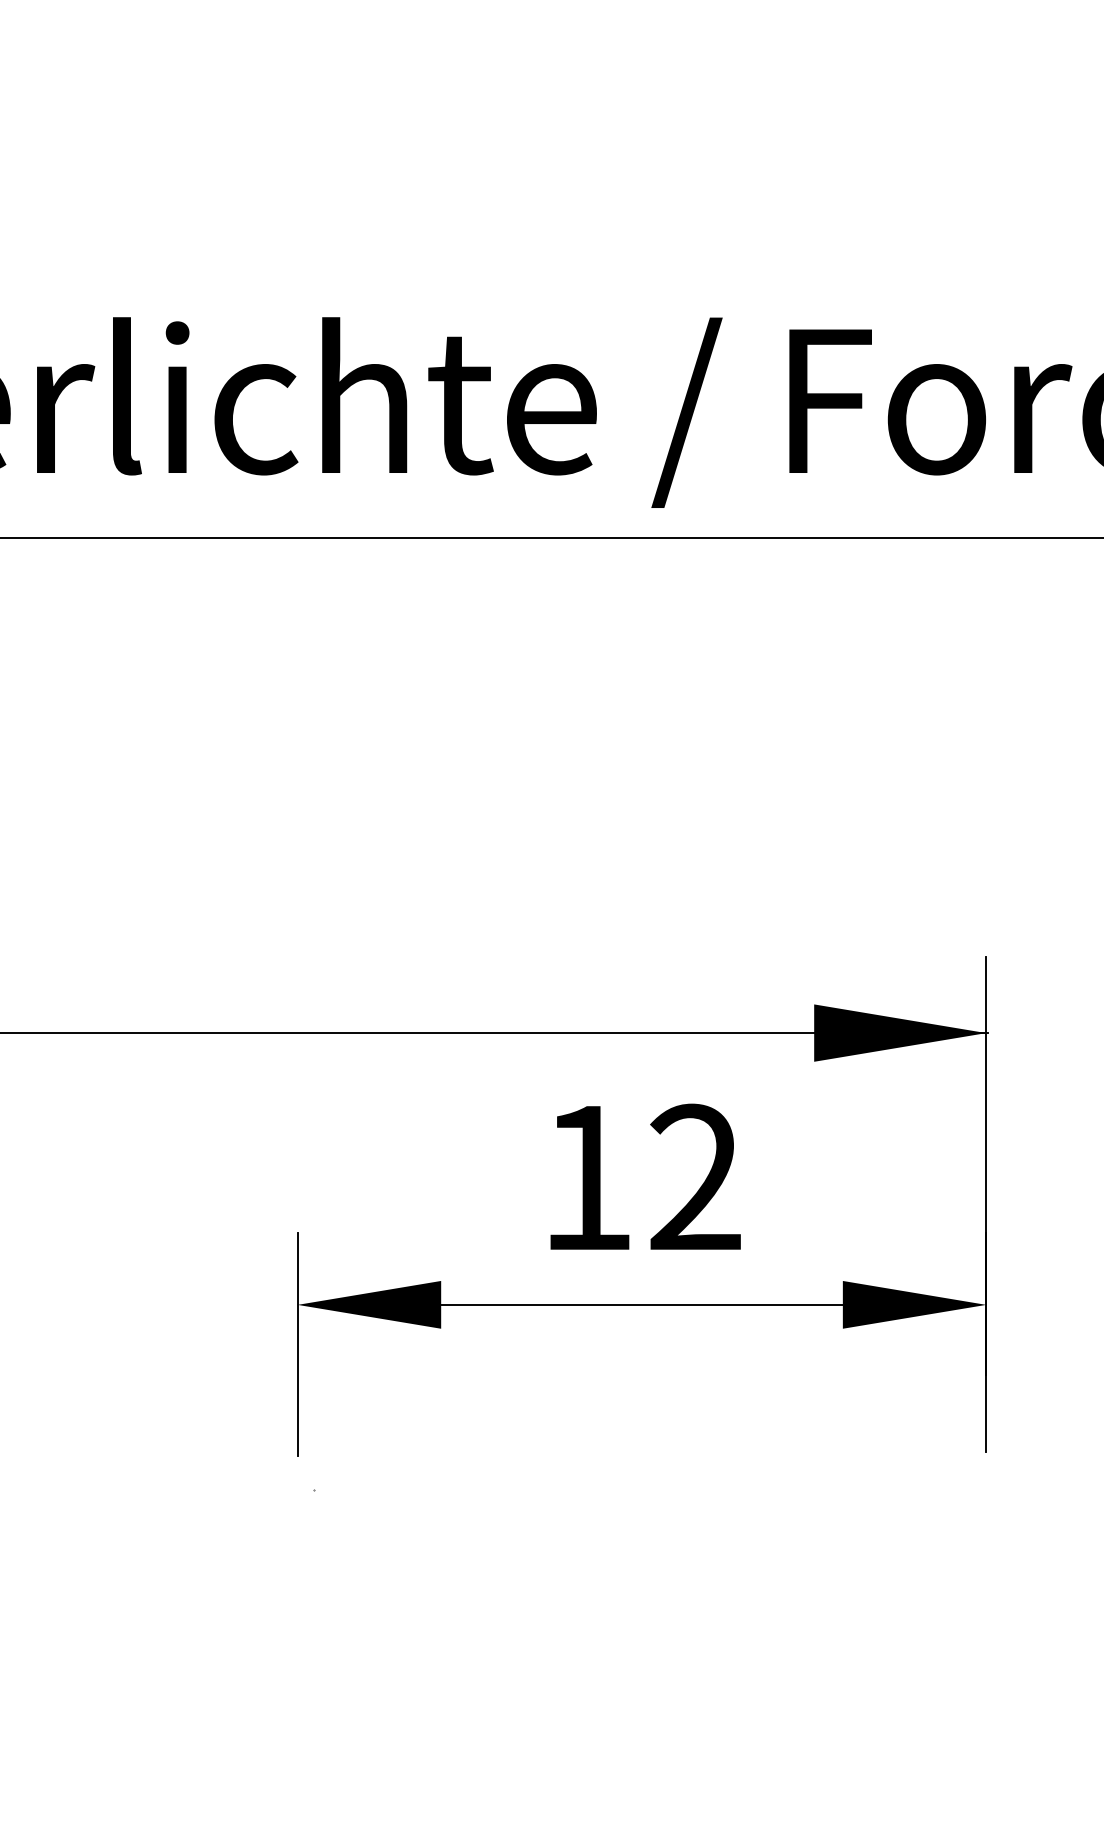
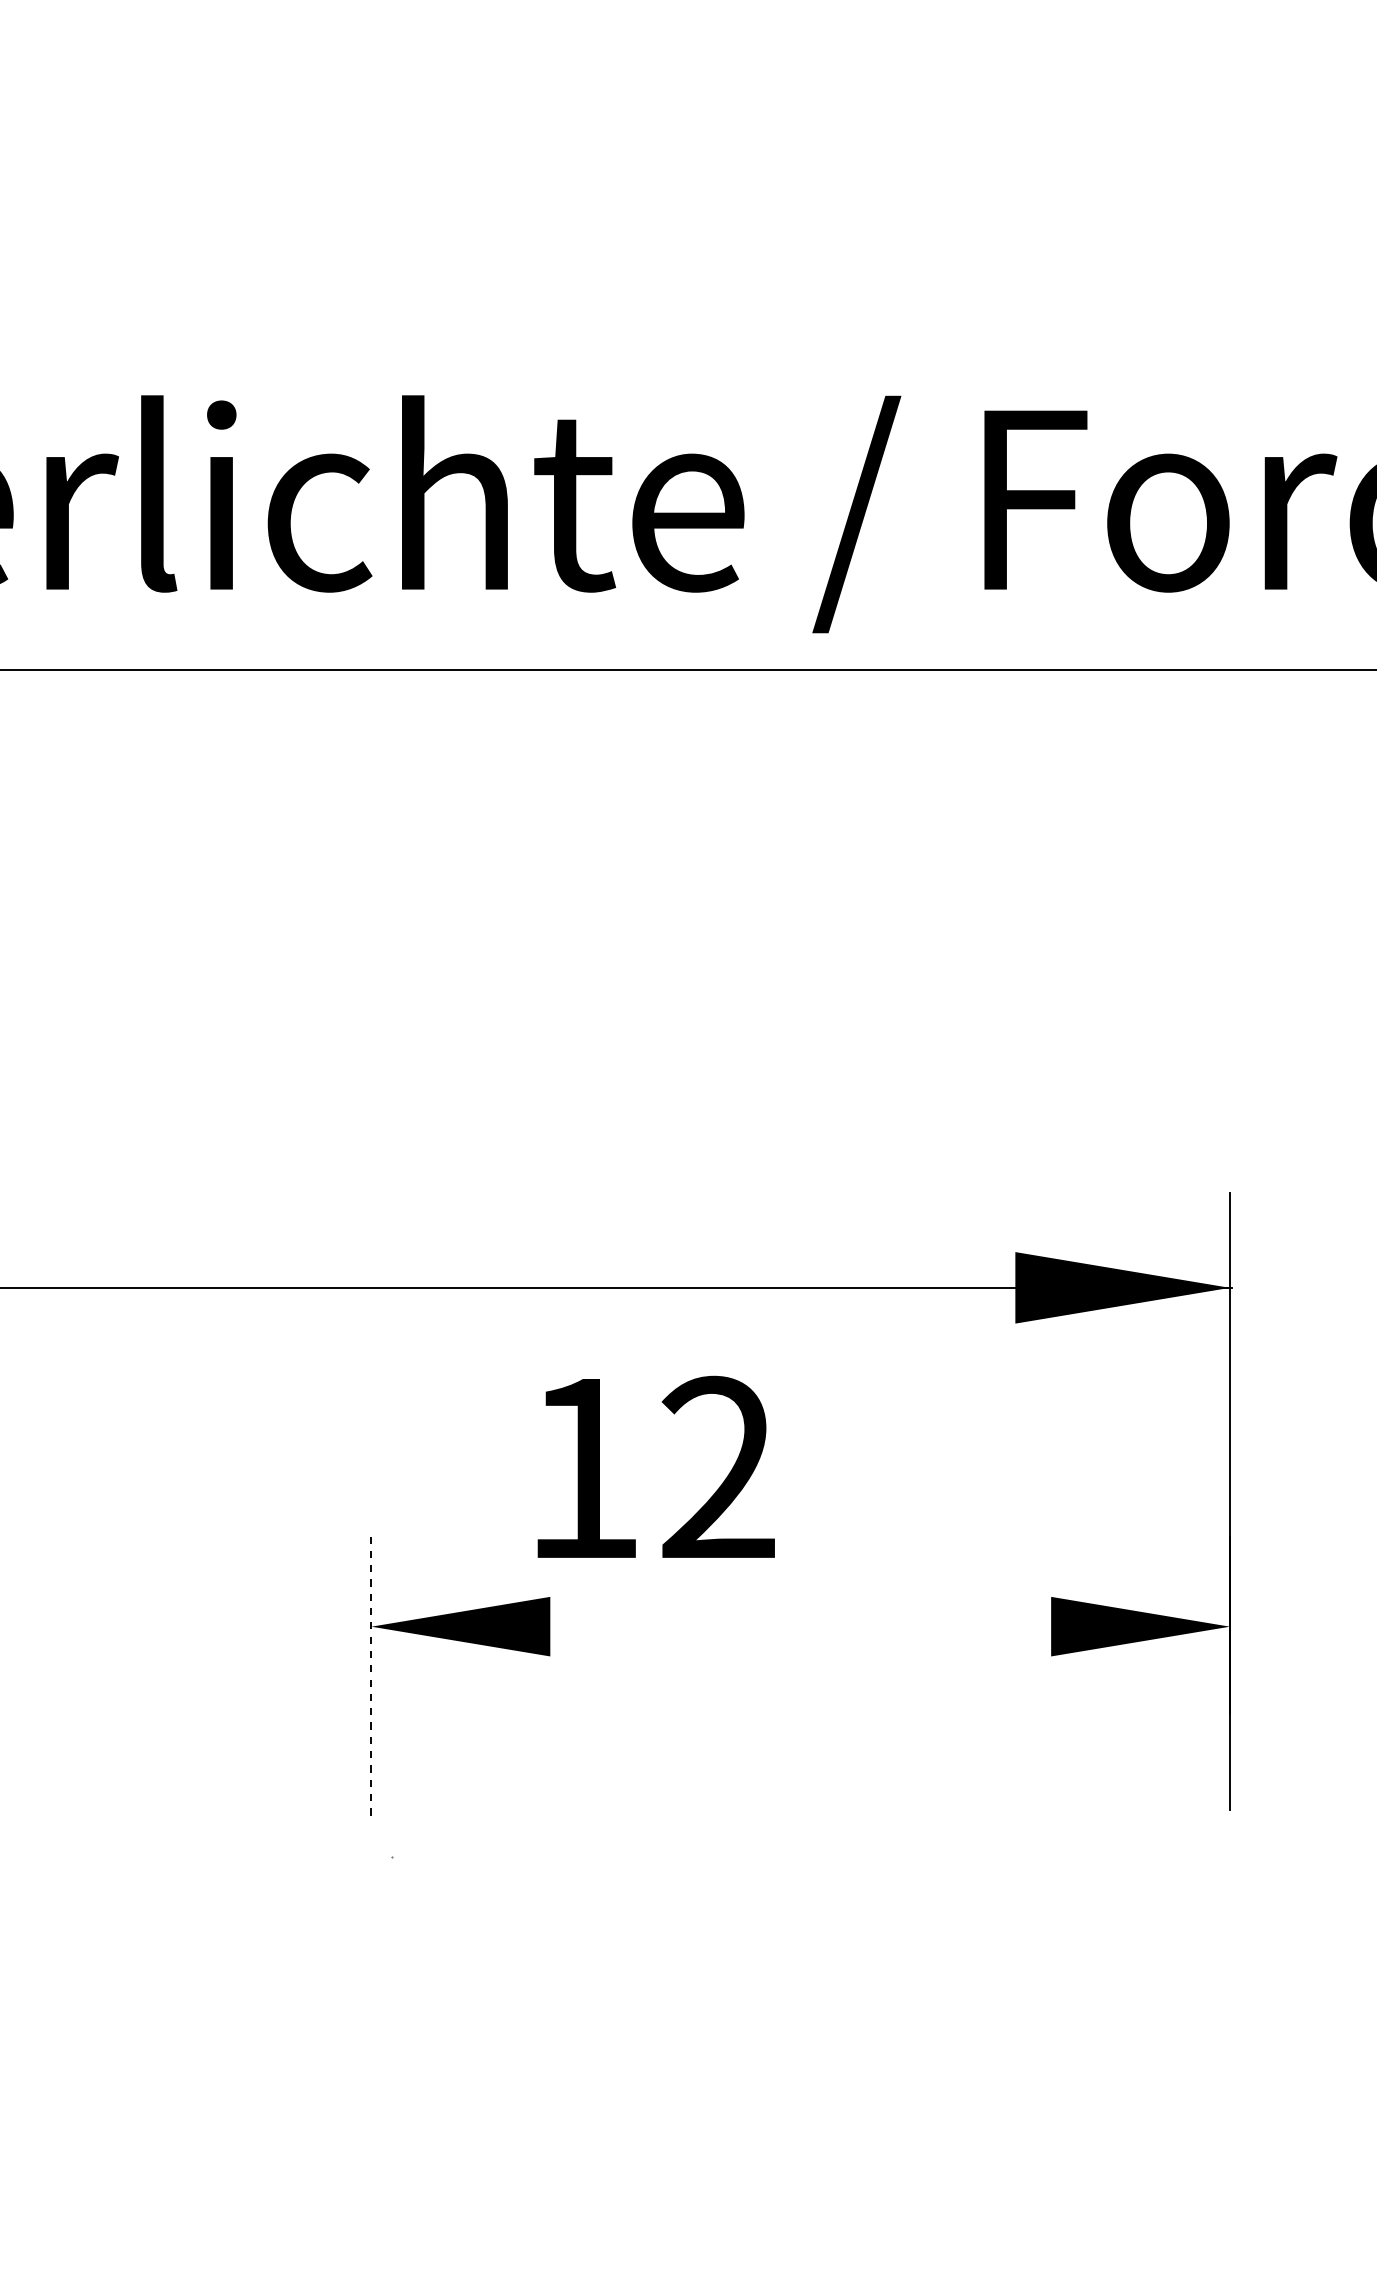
text: (645, 1176) -> (655, 1466), moved
line: (641, 1304) -> (800, 1626), removed
line: (297, 1344) -> (371, 1675), solid -> dashed

